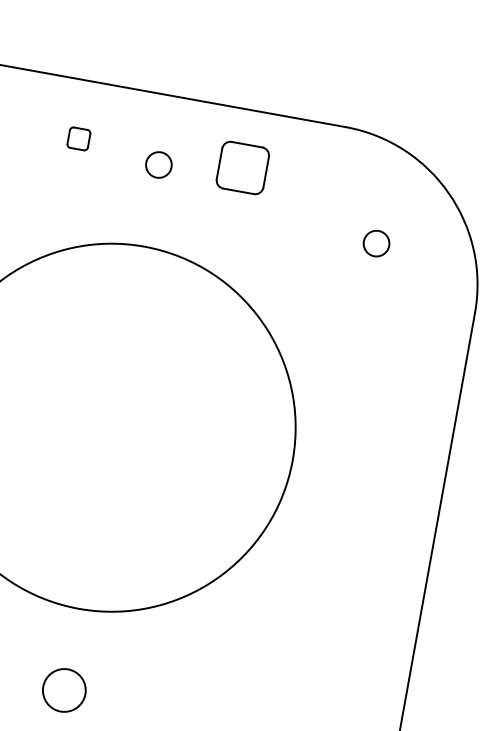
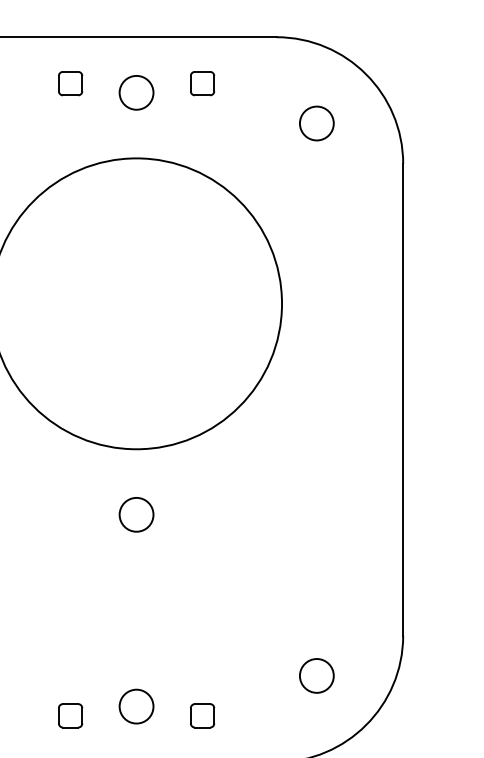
part: (78, 138) -> (70, 83), size x1.43
circle: (158, 164) -> (136, 92), size x1.67
part: (243, 168) -> (202, 83), size x0.62
circle: (376, 243) -> (316, 123), size x1.67

